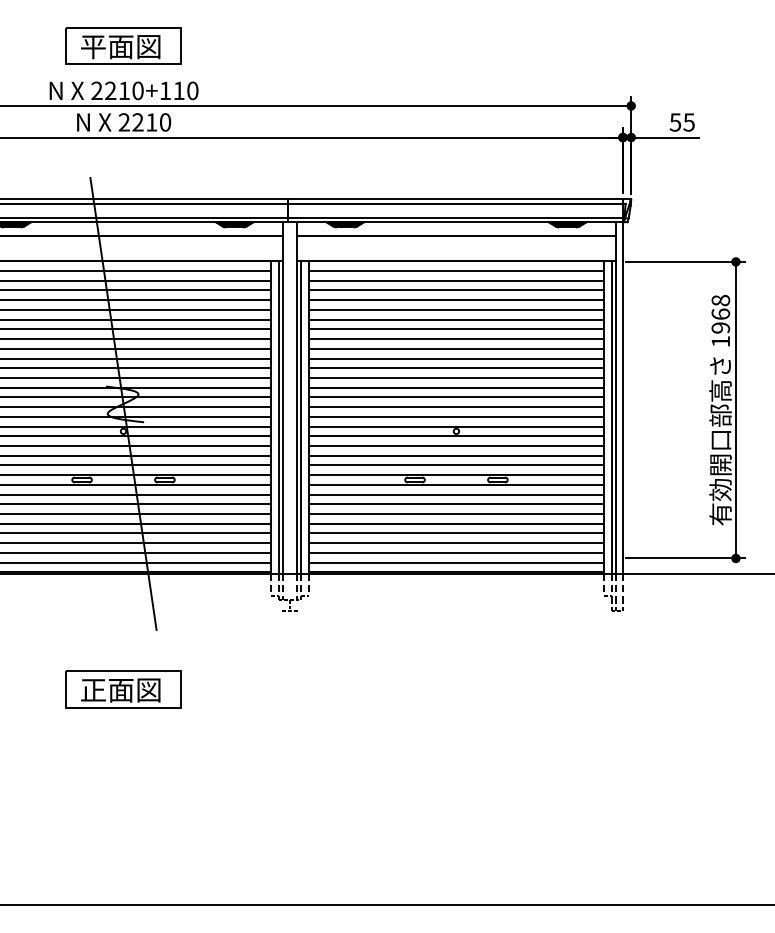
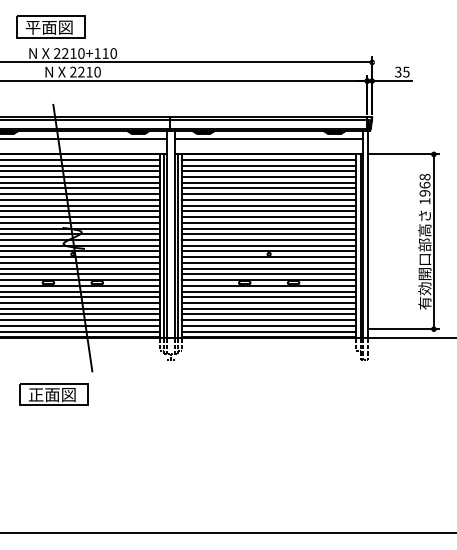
part: (122, 44) -> (50, 26), moved
text: (675, 121) -> (398, 71), 55 -> 35
part: (122, 689) -> (53, 394), moved

